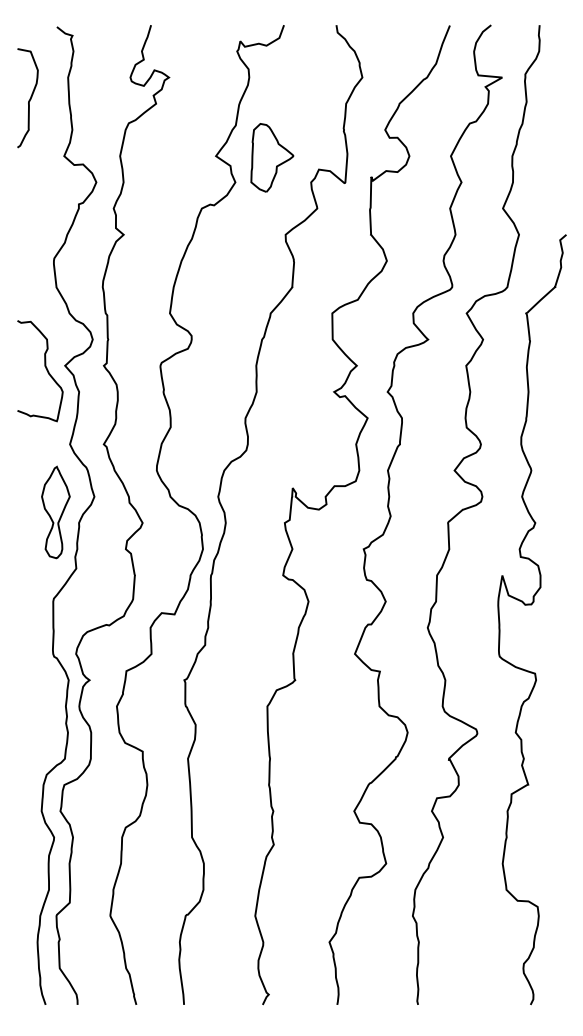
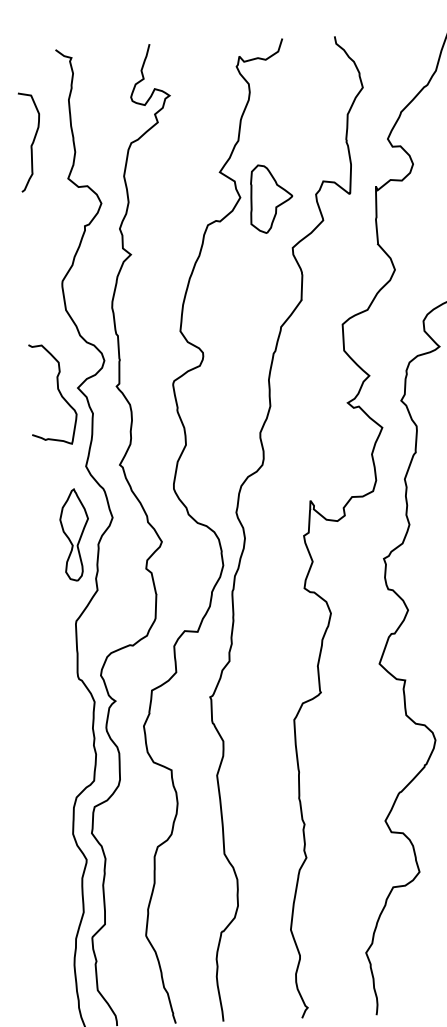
curve: (29, 98) -> (31, 142), moved
part: (272, 157) -> (271, 198), moved

